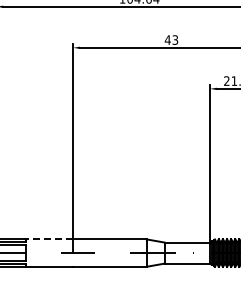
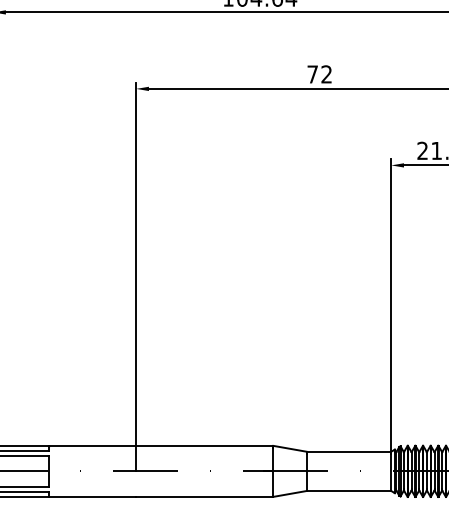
text: (171, 39) -> (319, 73), 43 -> 72
line: (49, 239) -> (92, 446), dashed -> solid

